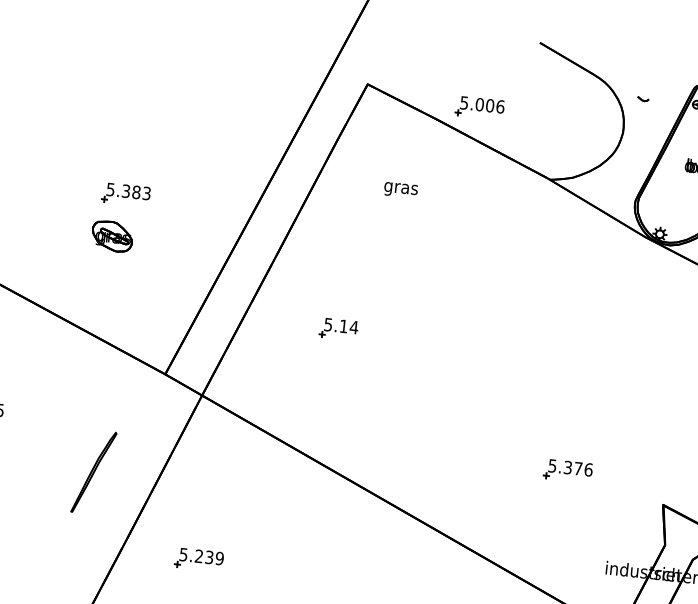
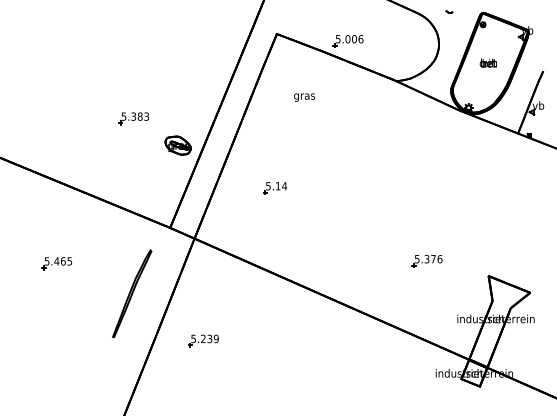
part: (643, 98) -> (449, 11), moved
part: (111, 236) -> (177, 145), moved
part: (94, 472) -> (132, 293), size x1.67

